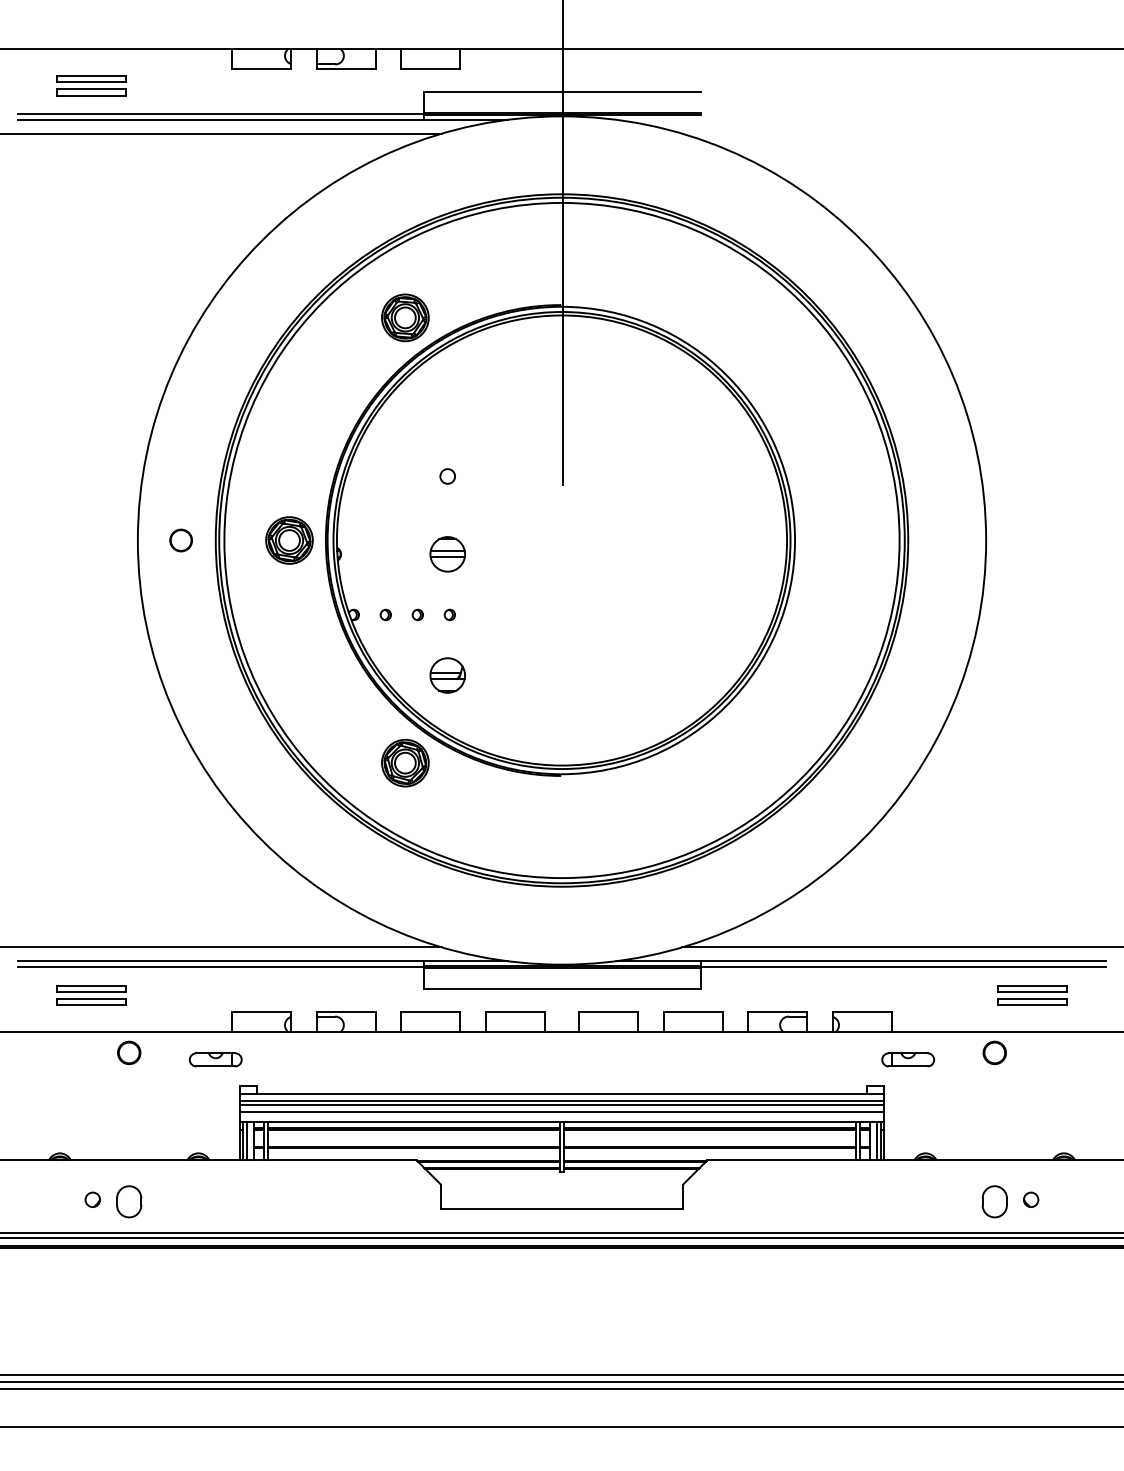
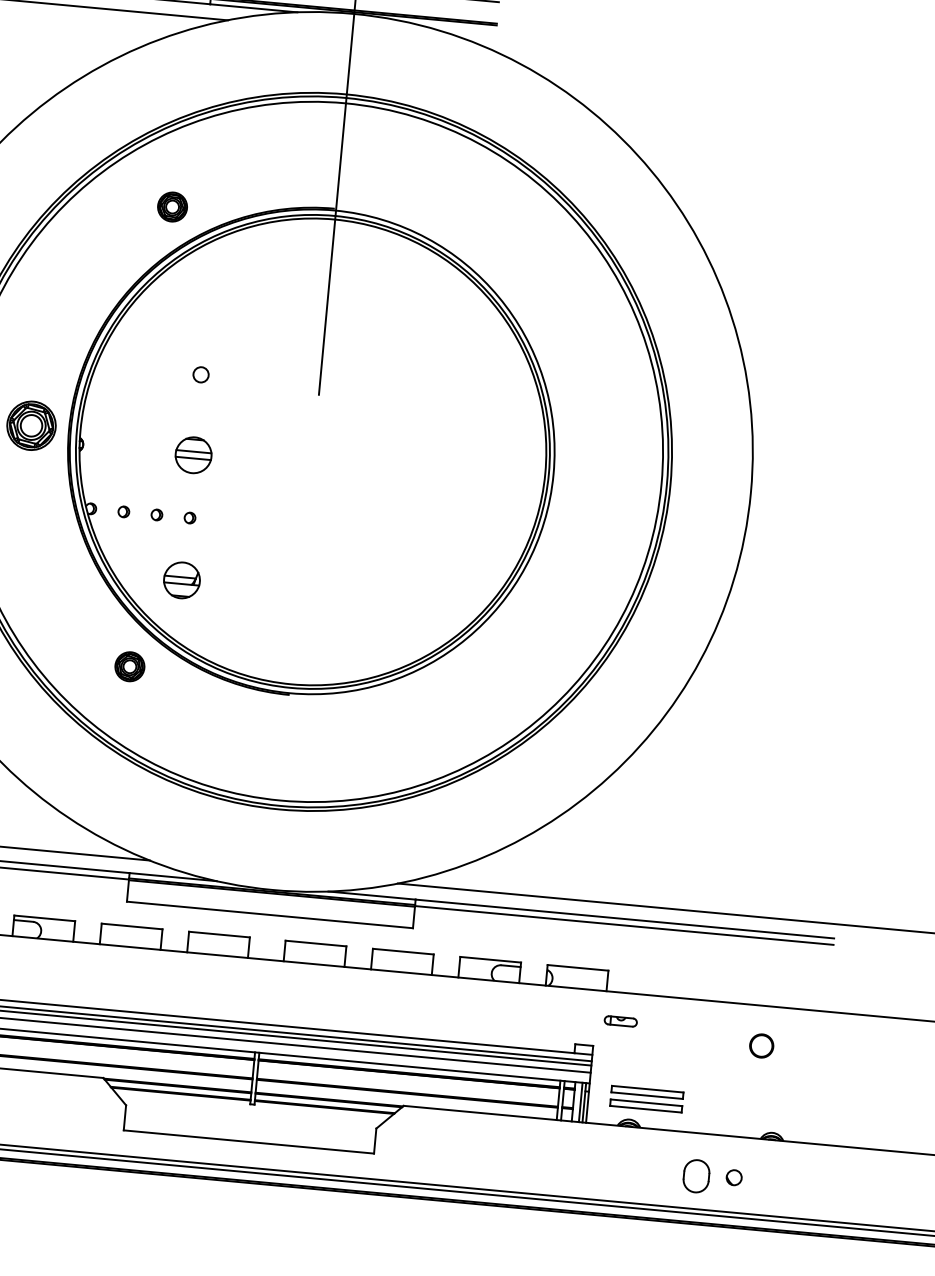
part: (405, 317) -> (172, 206), size x0.6
part: (405, 762) -> (130, 666), size x0.6
part: (1032, 995) -> (647, 1099), moved
part: (994, 1052) -> (761, 1045), moved
part: (908, 1059) -> (621, 1021), size x0.6

